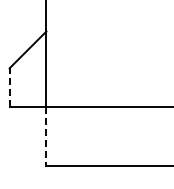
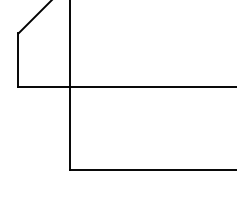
line: (9, 87) -> (18, 60), dashed -> solid
line: (46, 136) -> (70, 129), dashed -> solid

